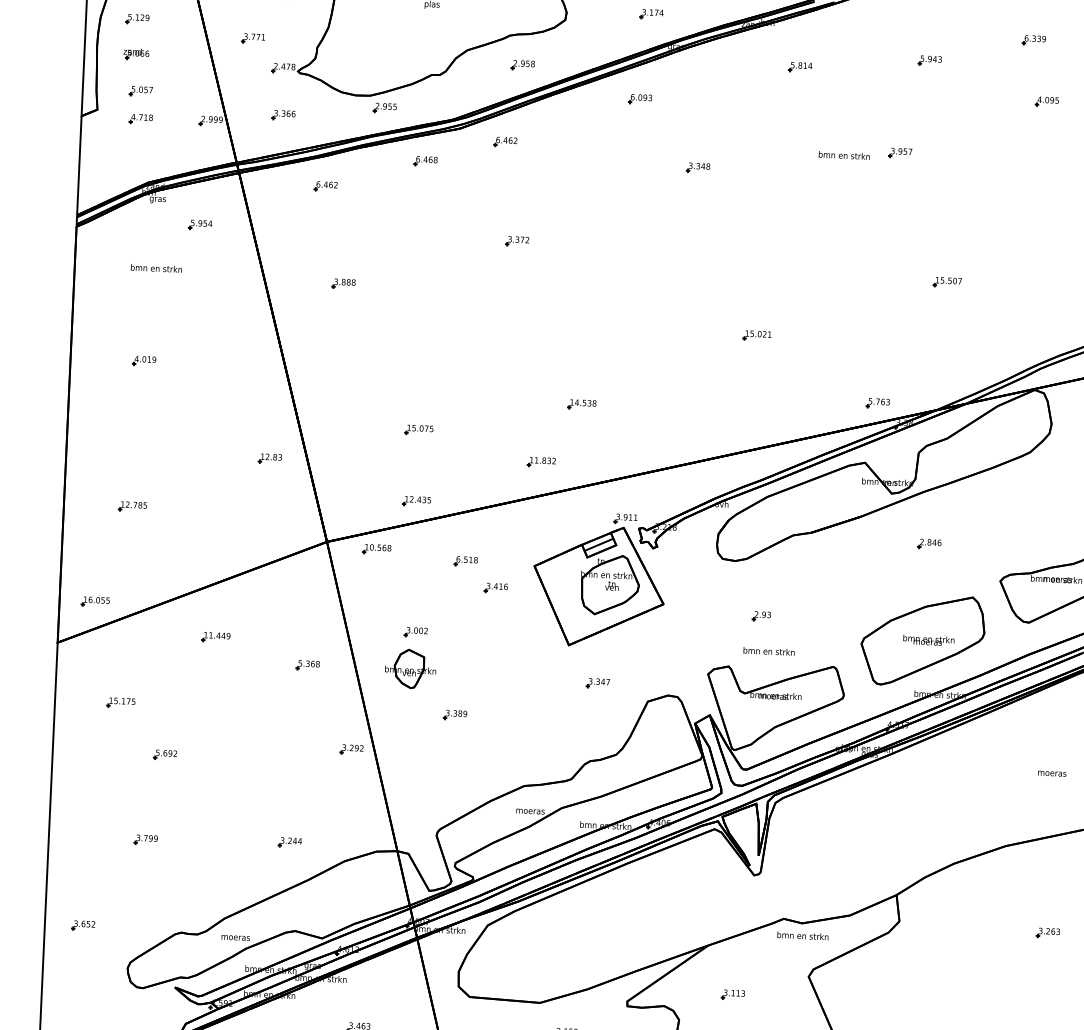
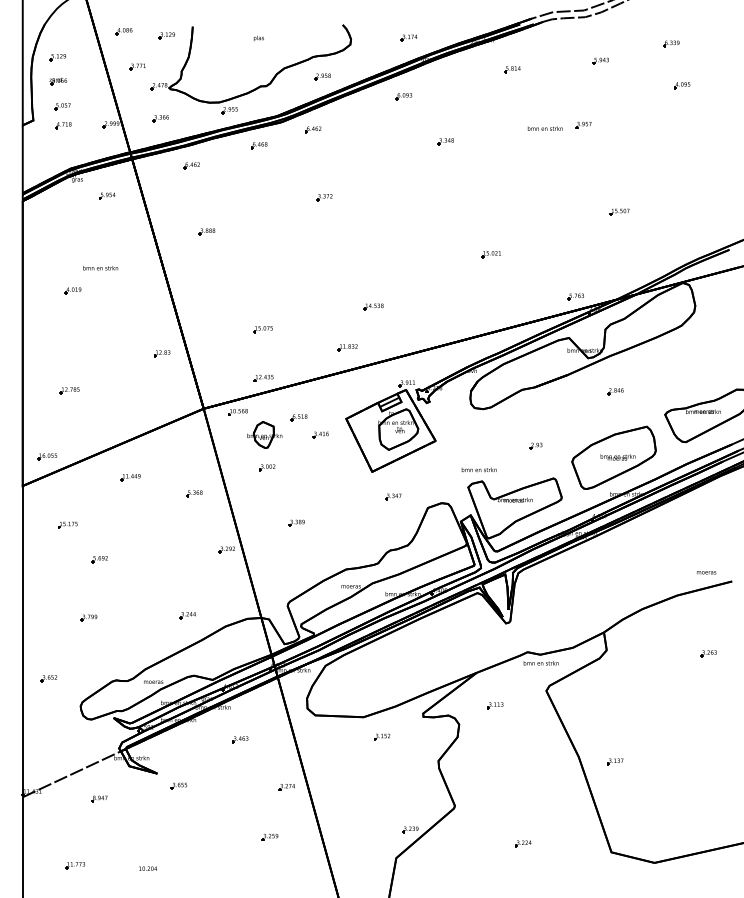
text: (156, 268) -> (100, 268), moved
part: (760, 615) -> (535, 445), moved
text: (767, 650) -> (478, 469), moved
part: (410, 668) -> (264, 434), moved
text: (1052, 773) -> (706, 572), moved

